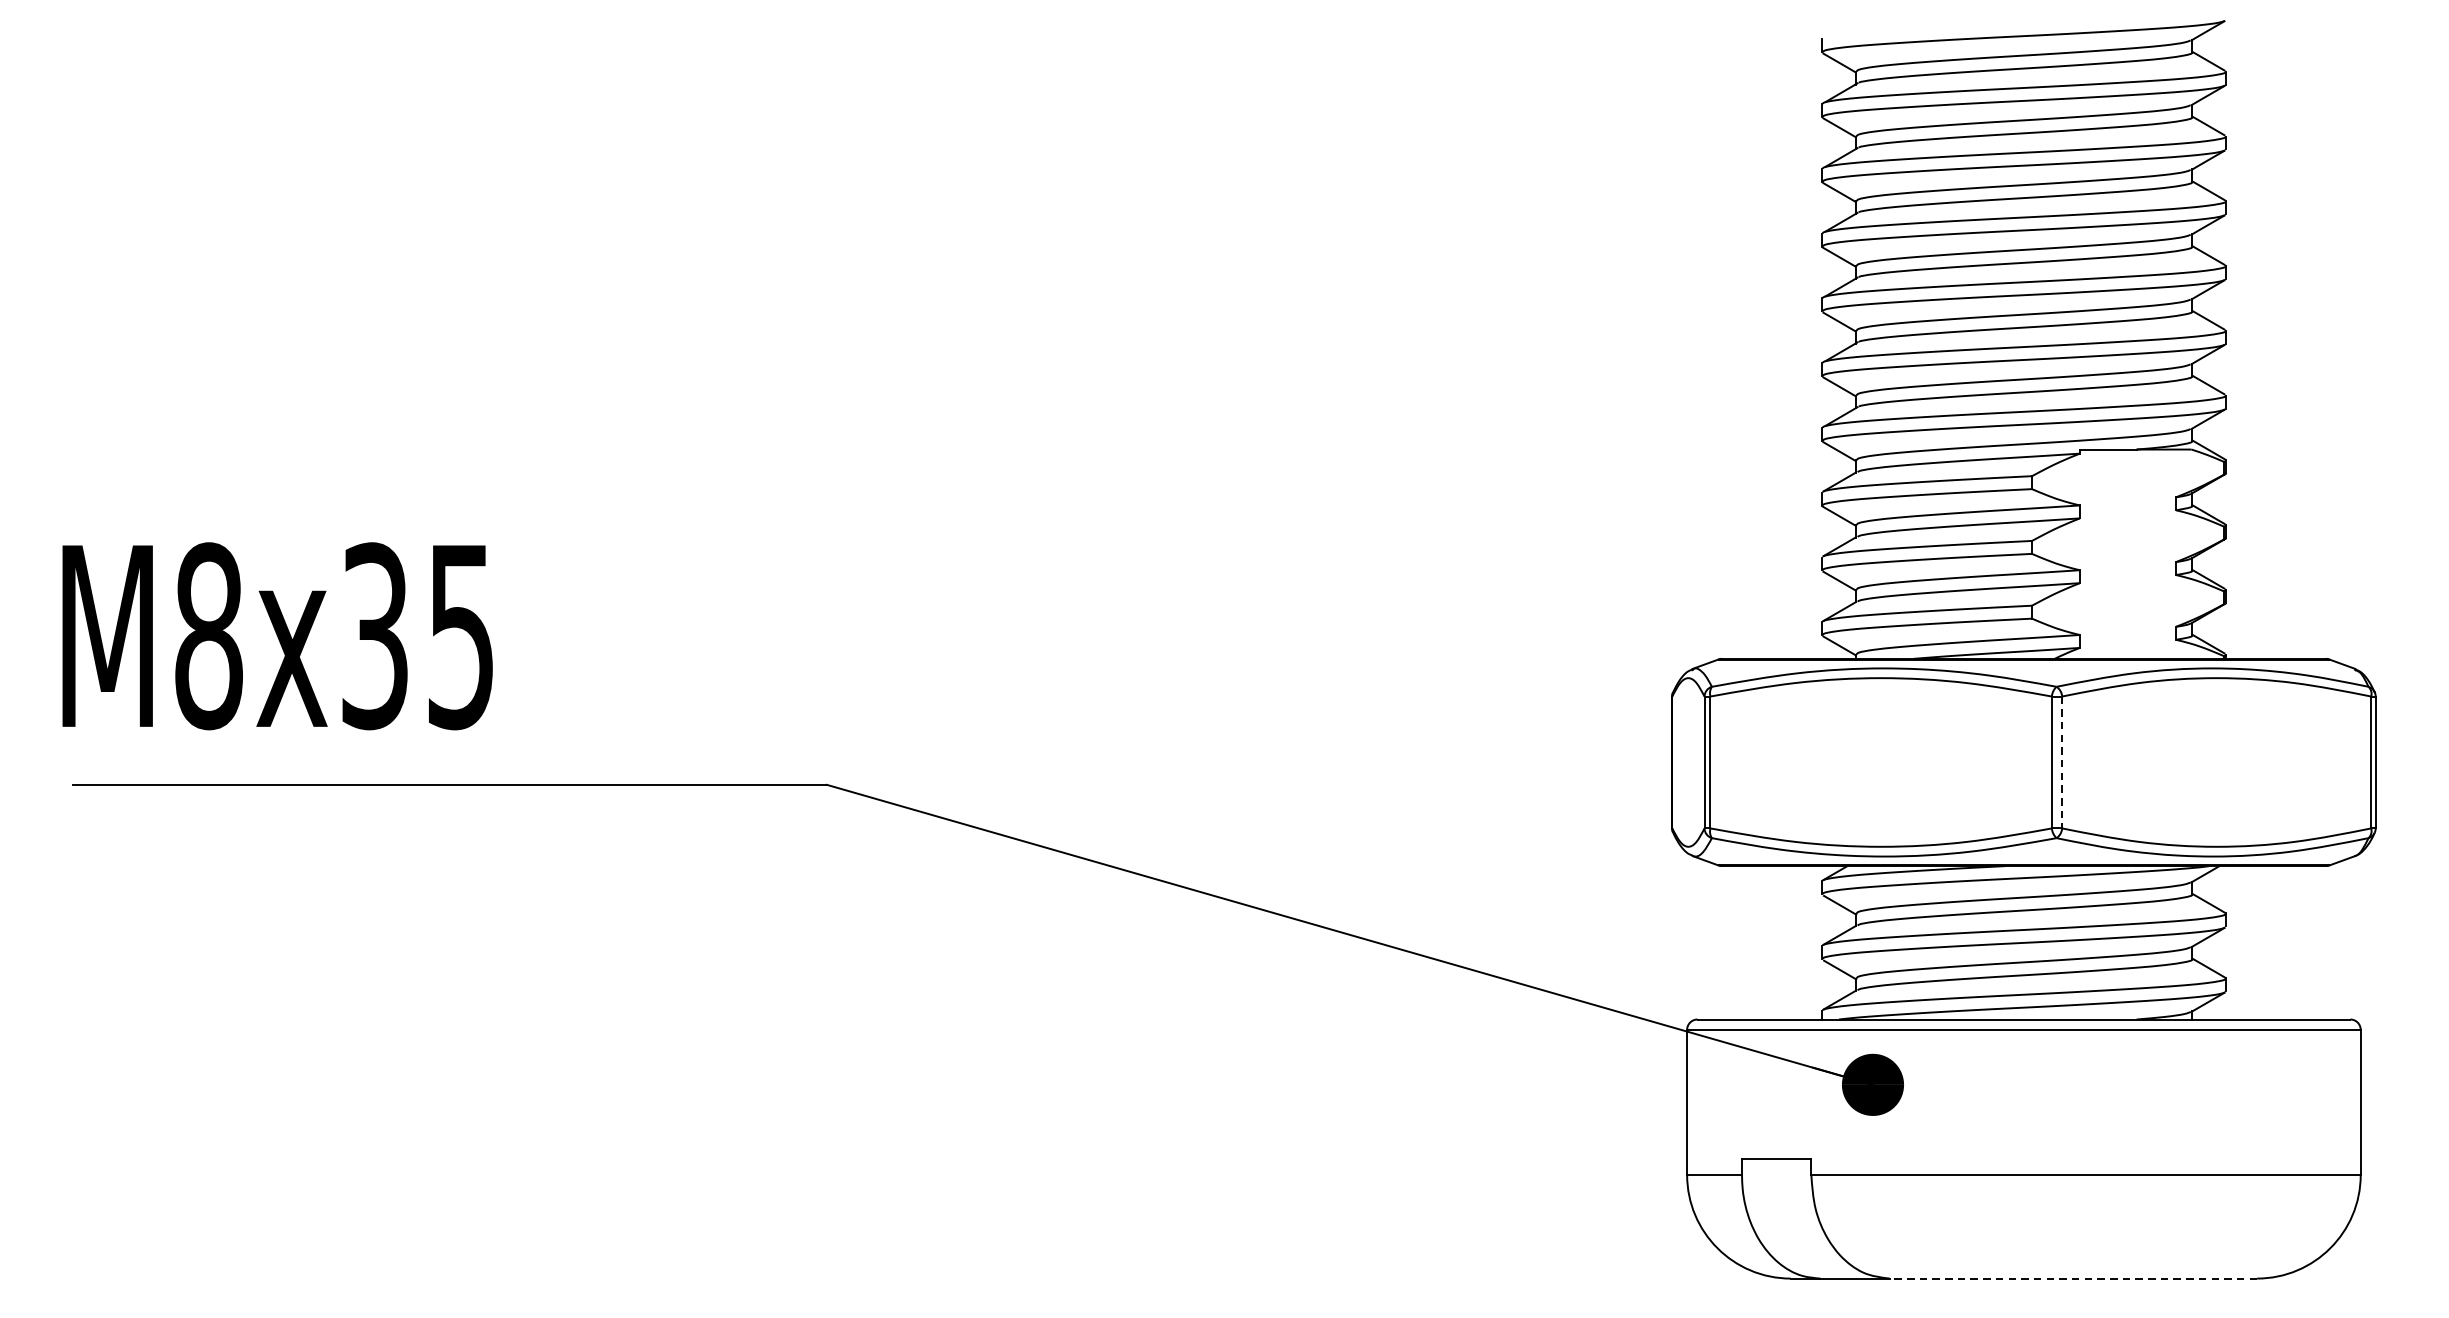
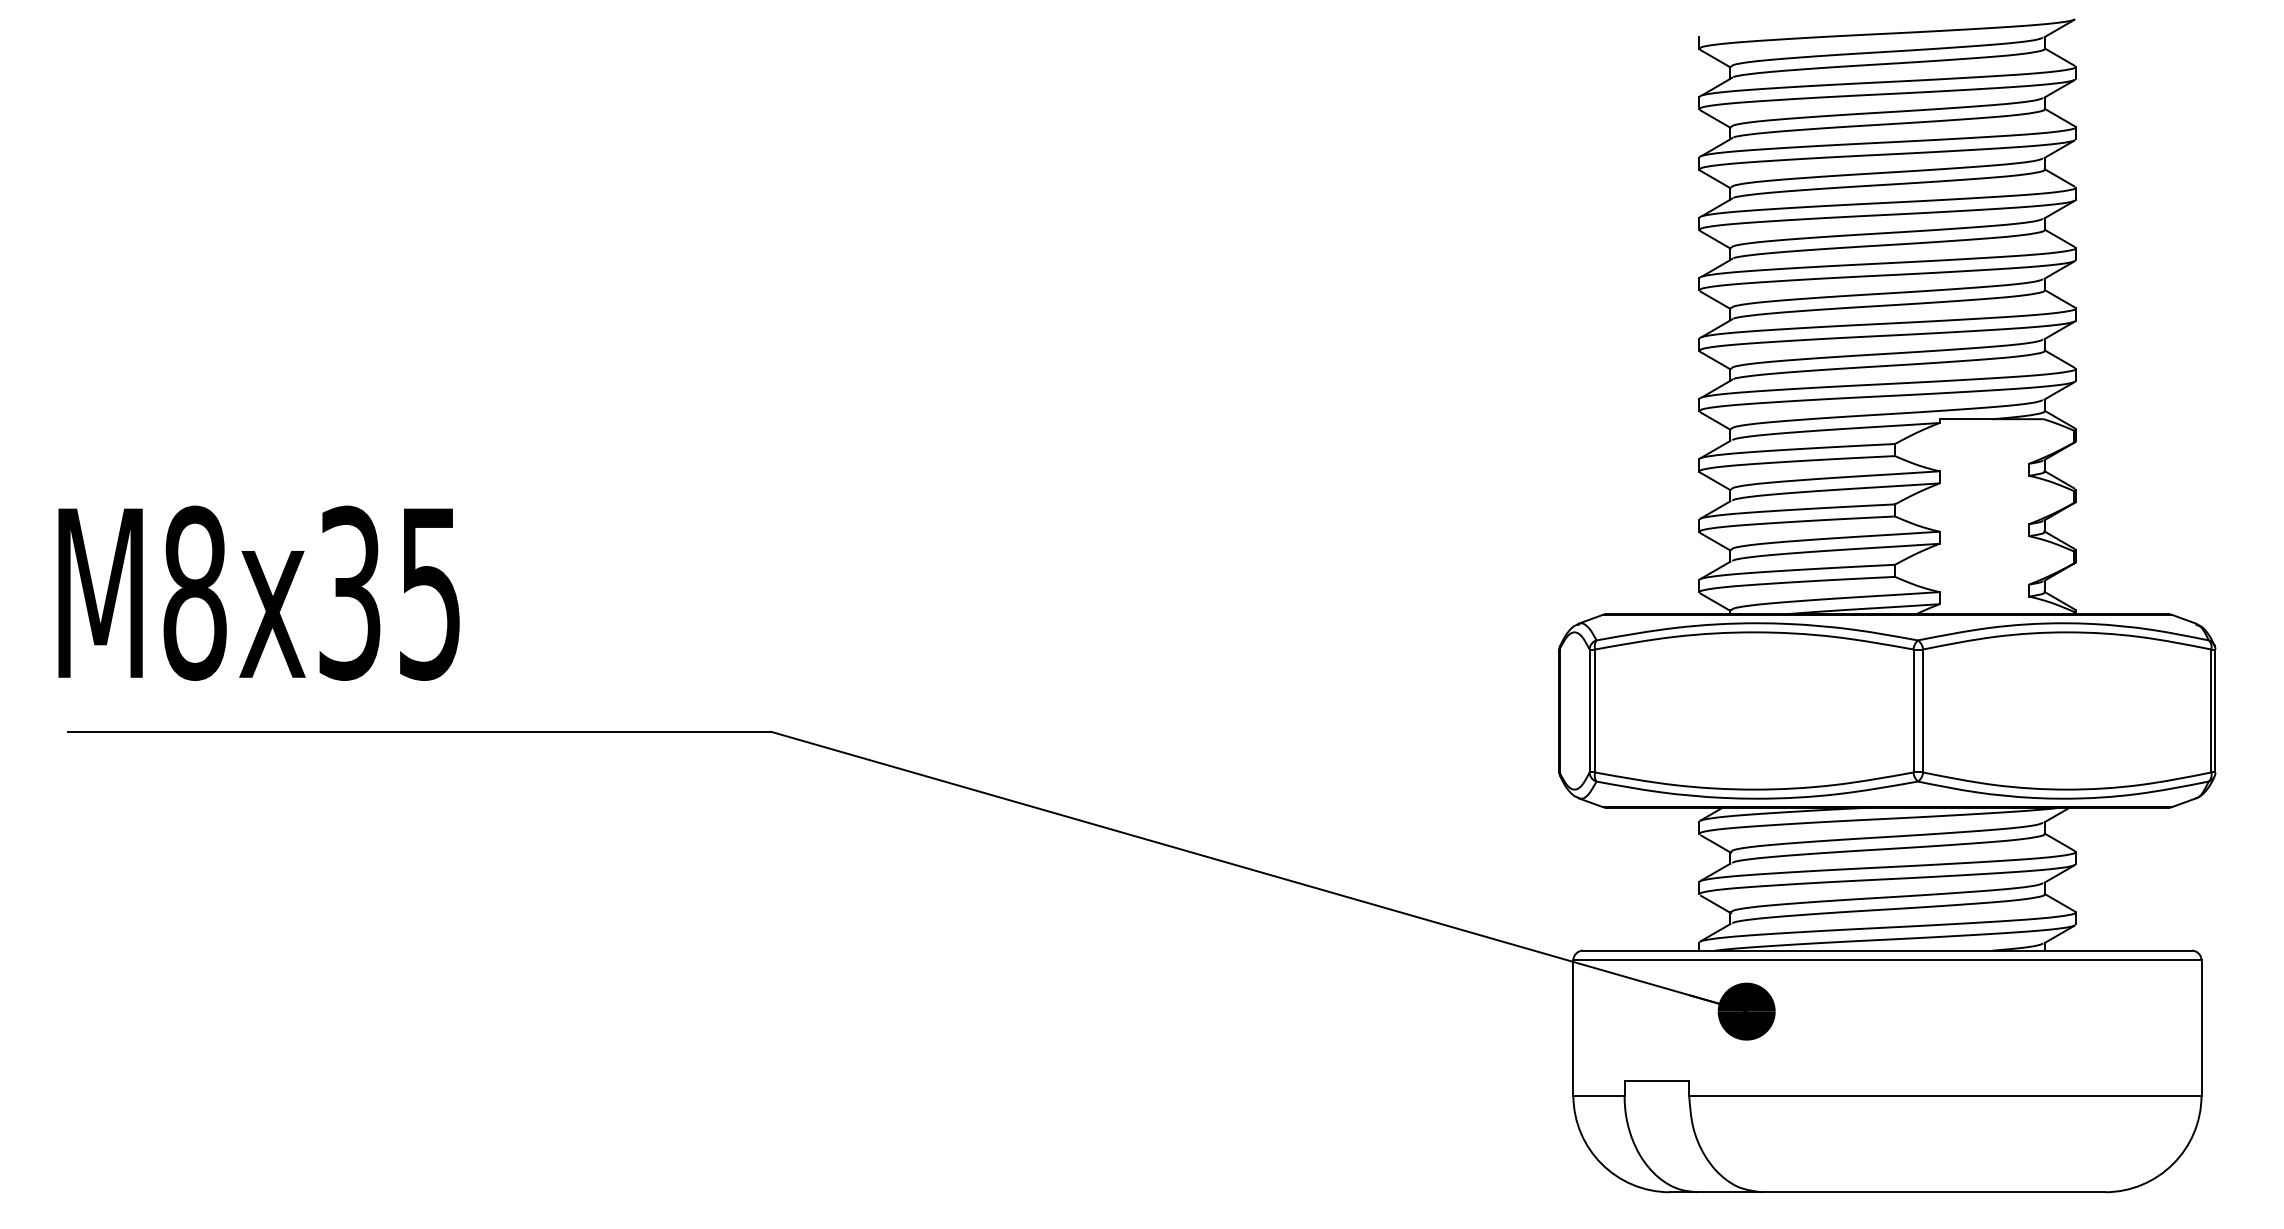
line: (2062, 763) -> (1923, 711), dashed -> solid
line: (2073, 1278) -> (1933, 1192), dashed -> solid

